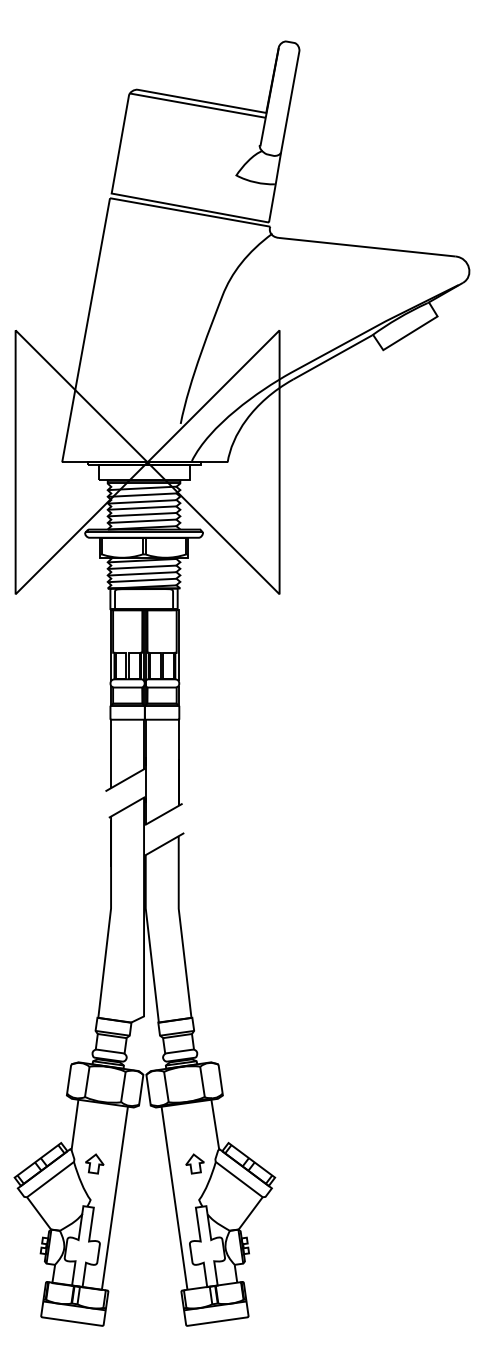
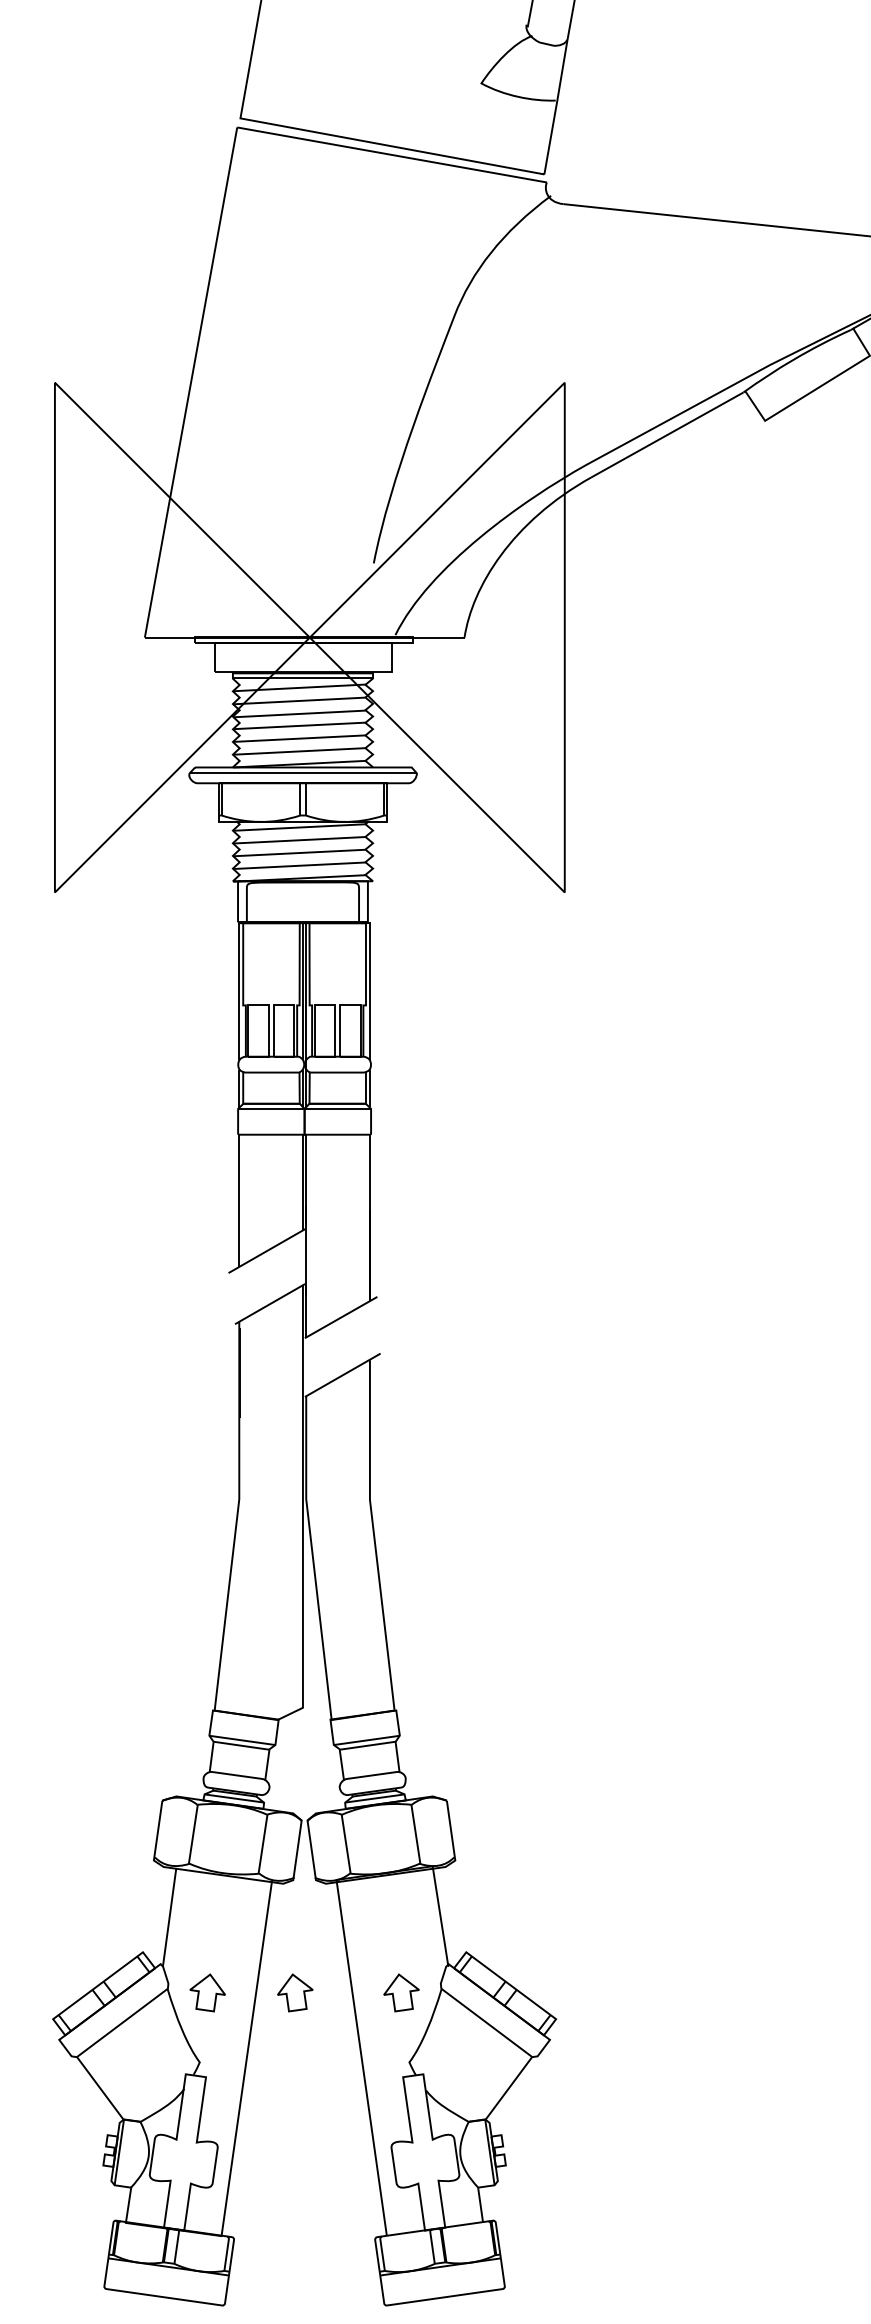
part: (139, 1163) -> (294, 1991), added

